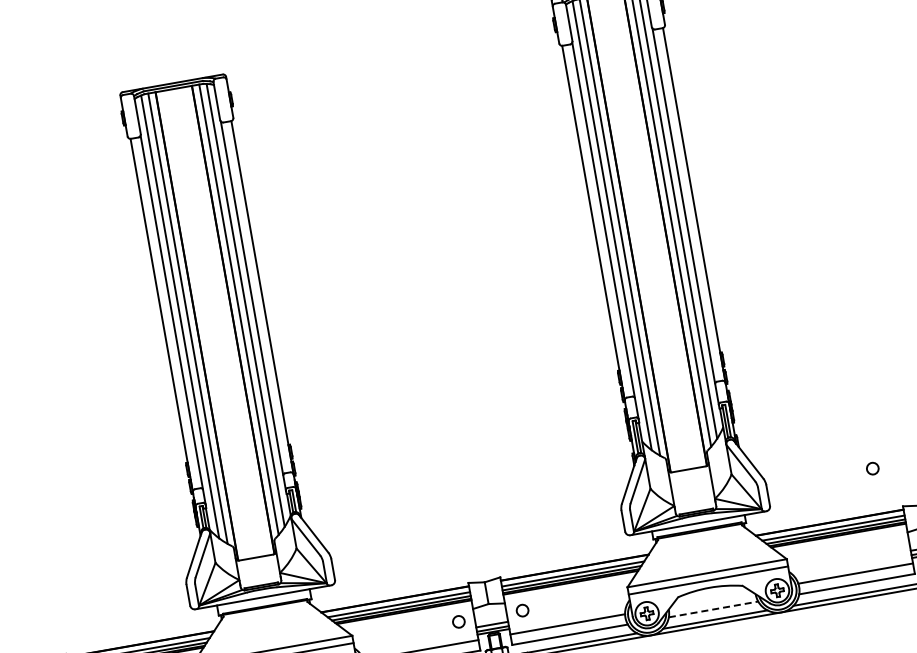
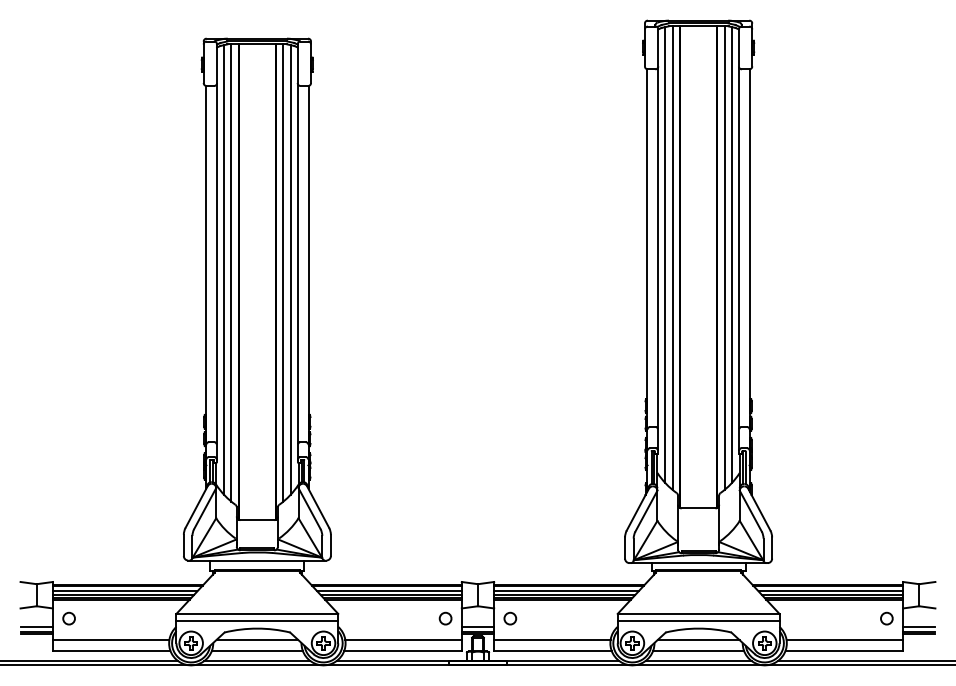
circle: (872, 468) -> (886, 618), moved
line: (711, 598) -> (698, 639), added
line: (714, 609) -> (699, 650), dashed -> solid

